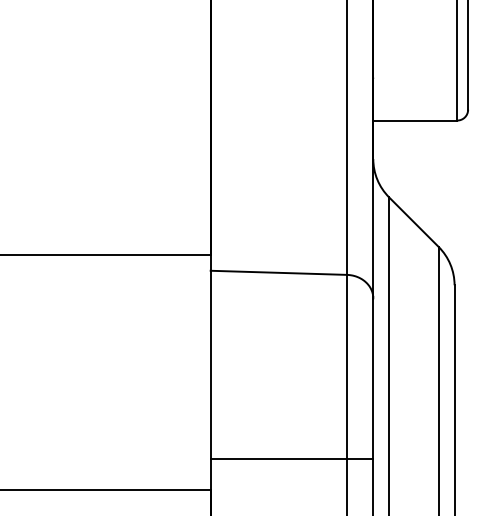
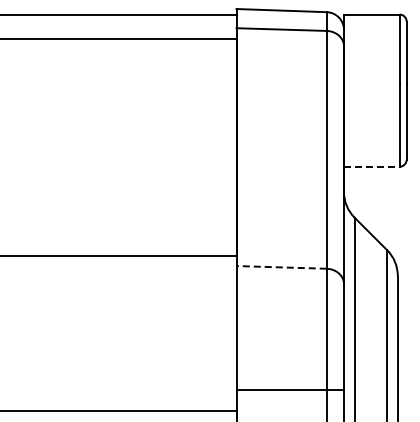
line: (414, 120) -> (371, 166), solid -> dashed
line: (278, 272) -> (281, 267), solid -> dashed

